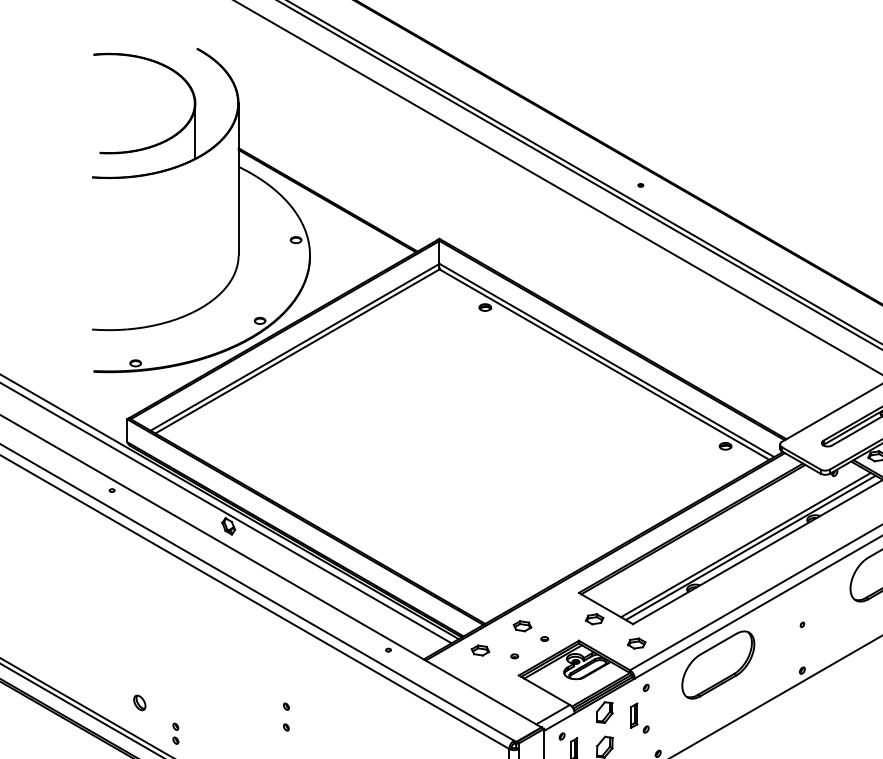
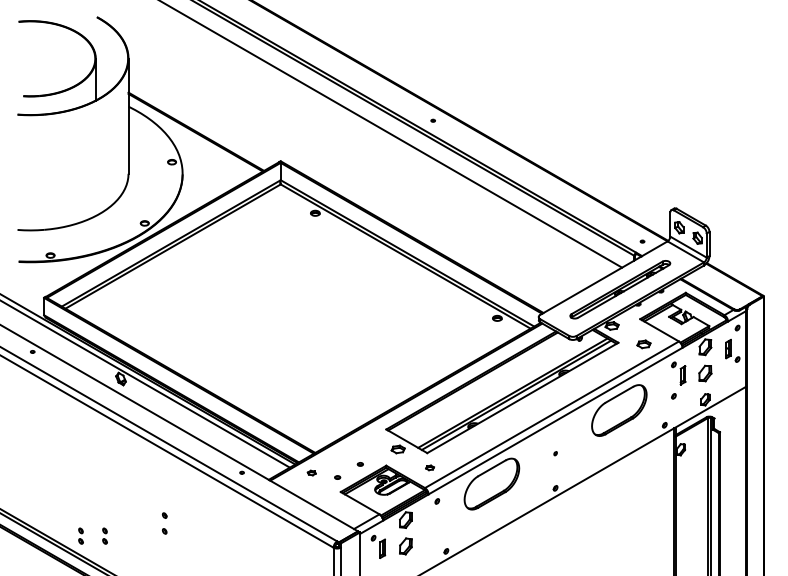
part: (522, 625) -> (343, 454), removed
part: (635, 643) -> (429, 467), size x0.6
part: (480, 649) -> (311, 472), size x0.6
part: (139, 702) -> (53, 512), removed
part: (639, 718) -> (432, 524), removed
part: (206, 732) -> (104, 535), added

